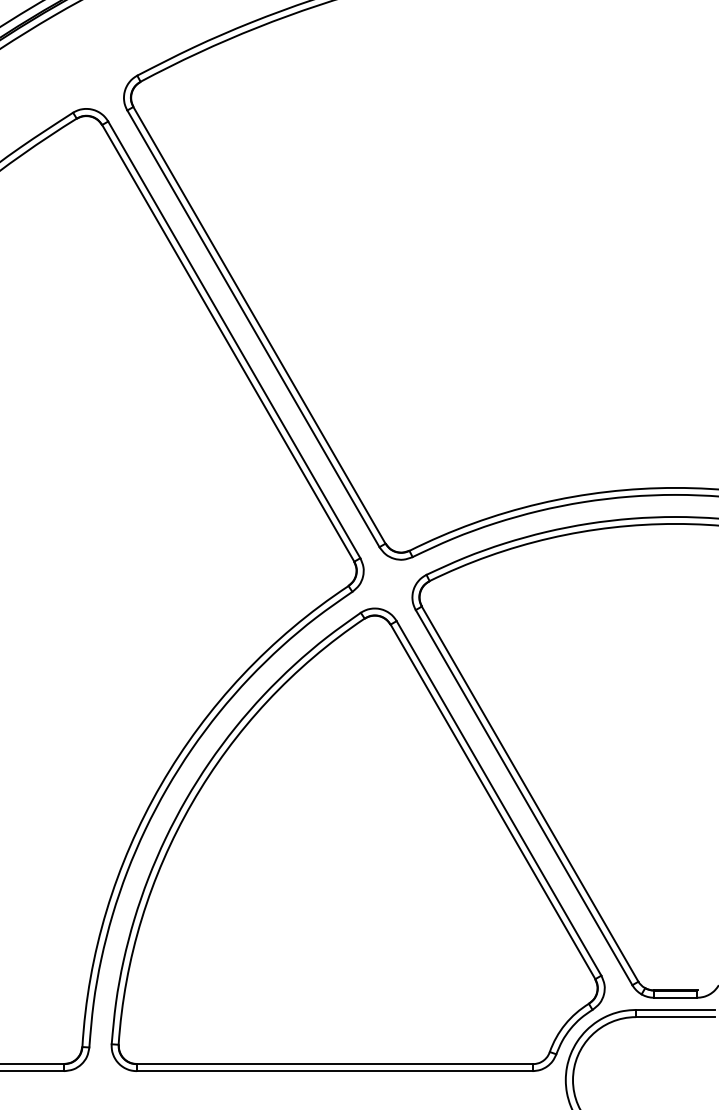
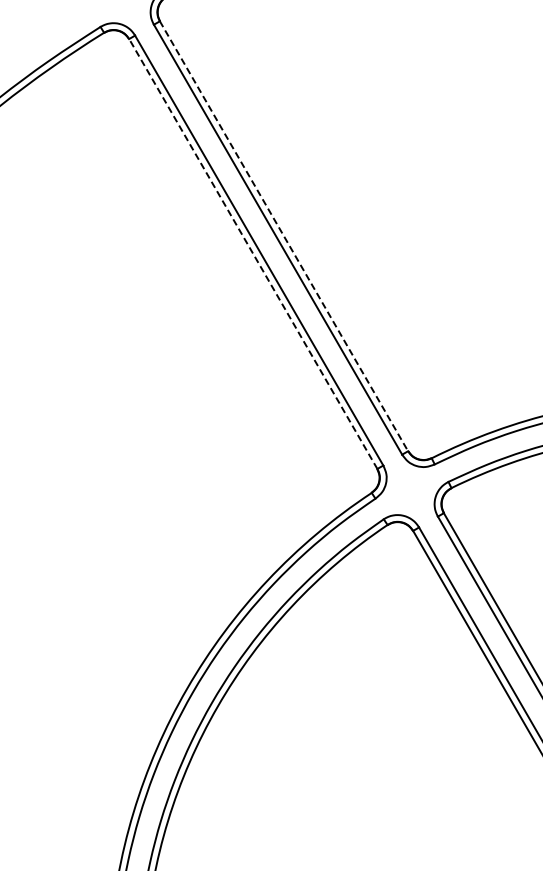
line: (259, 325) -> (284, 236), solid -> dashed
line: (228, 342) -> (253, 253), solid -> dashed

